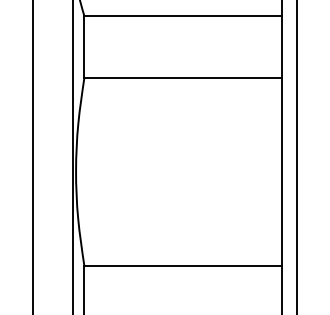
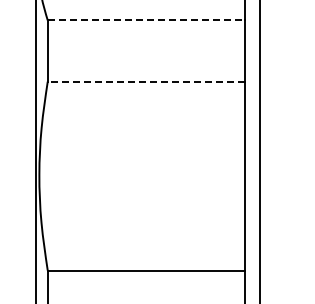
line: (183, 16) -> (146, 20), solid -> dashed
line: (183, 77) -> (146, 81), solid -> dashed

